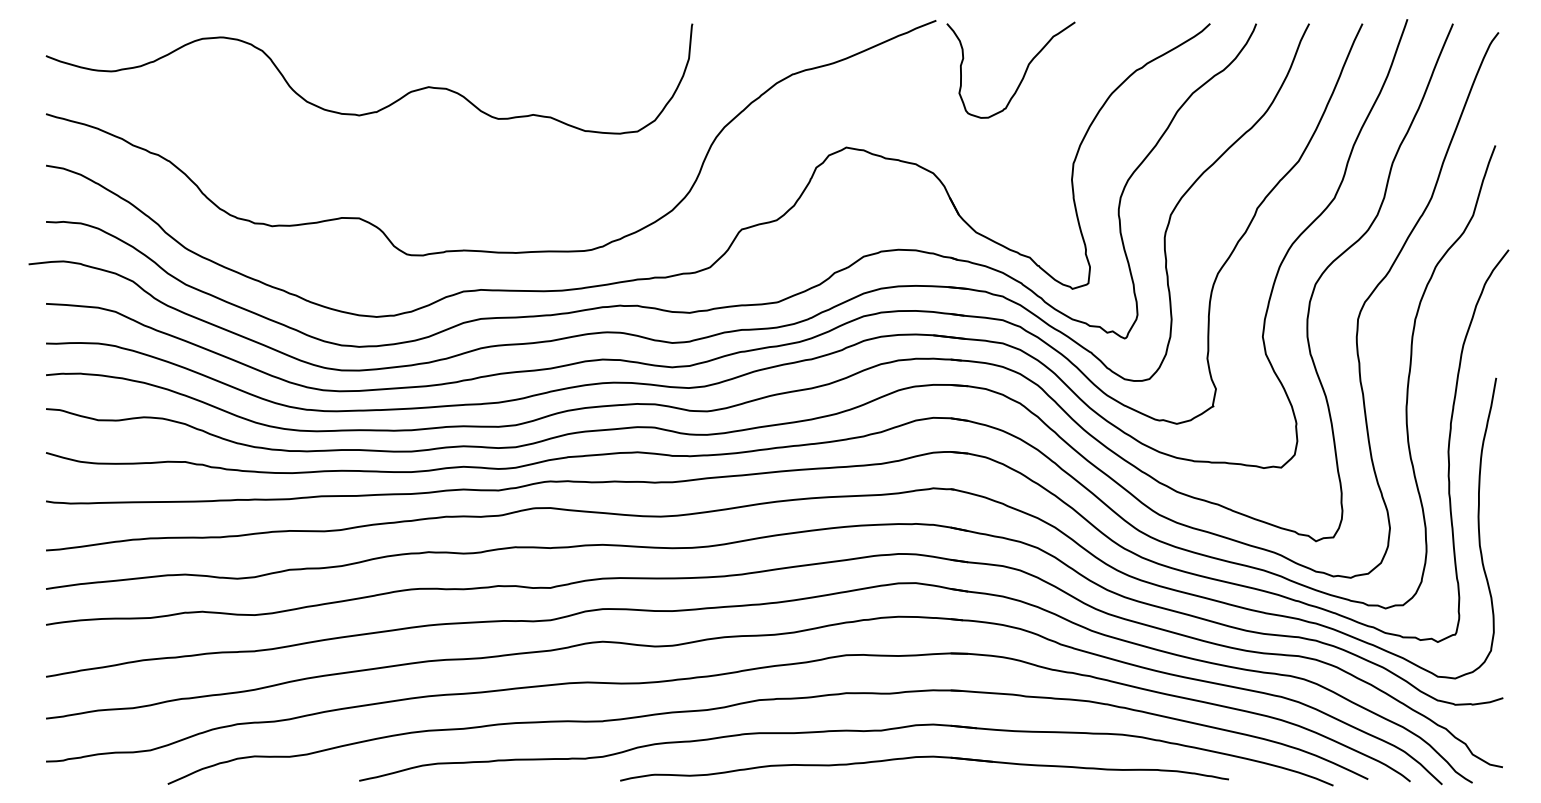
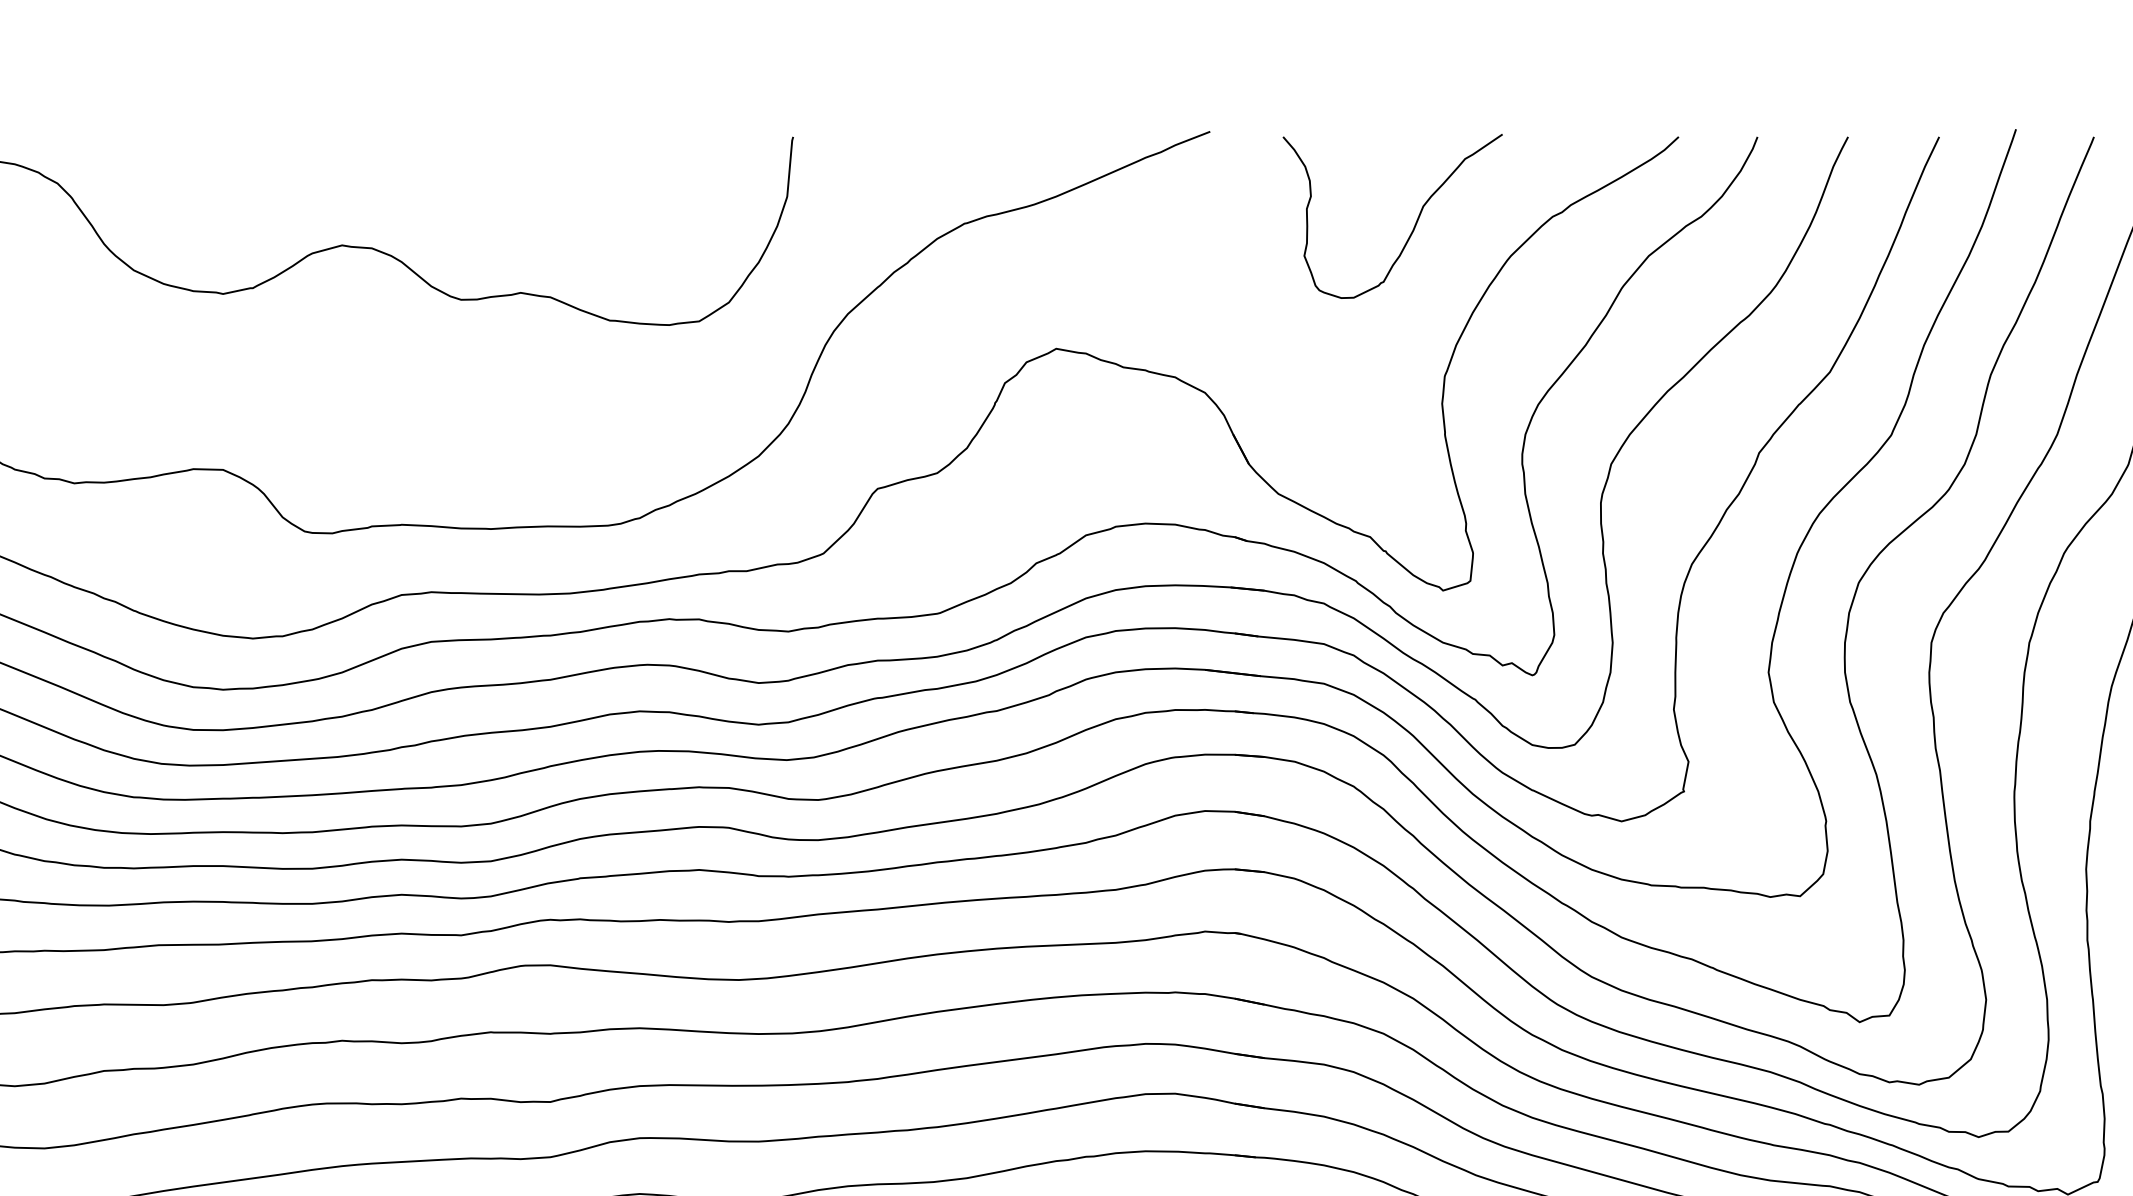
curve: (1022, 76) -> (1412, 227), moved

